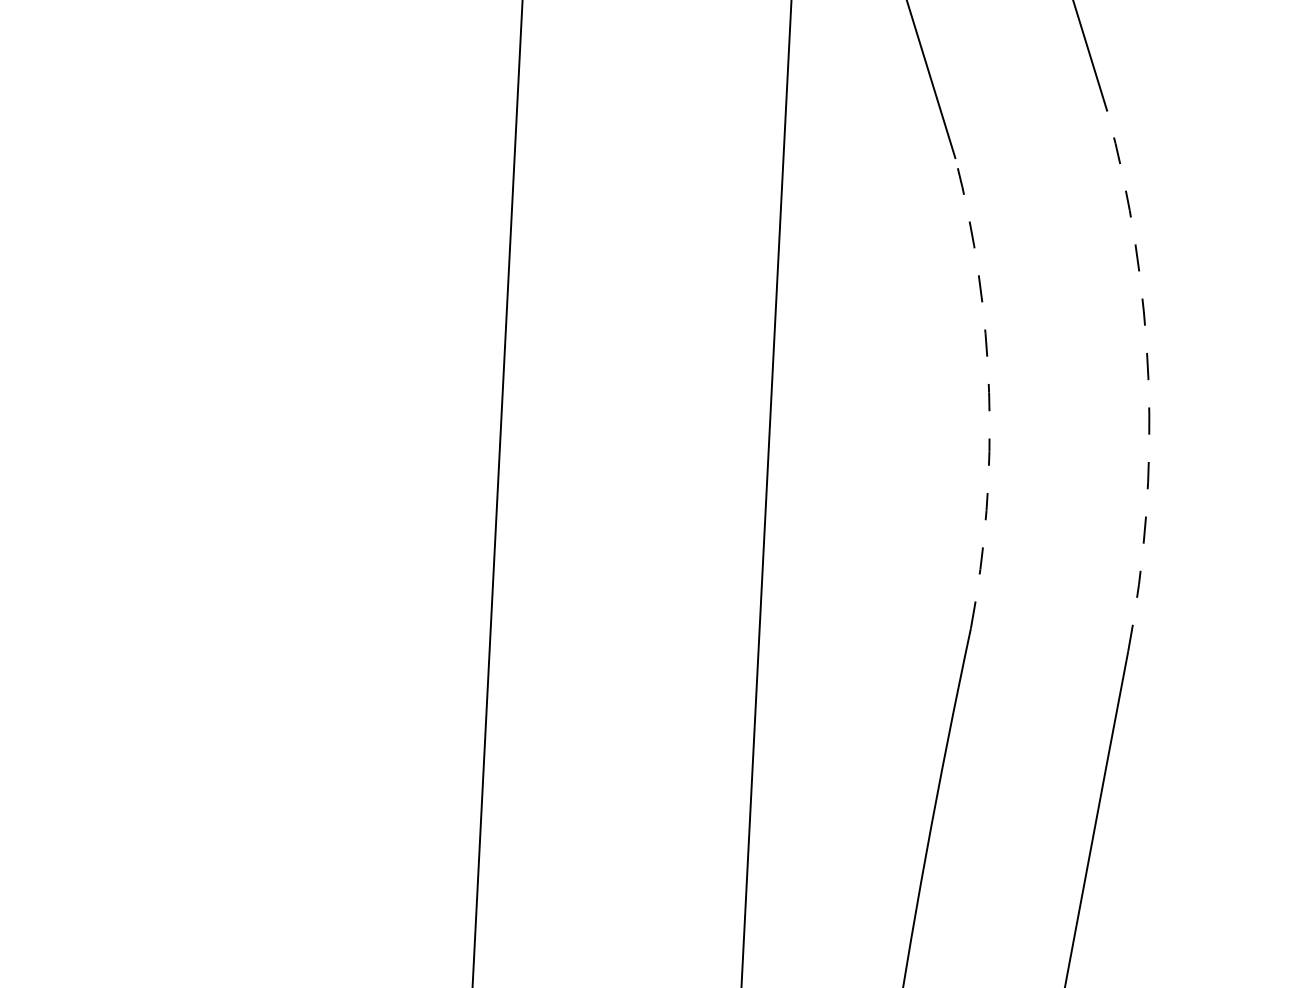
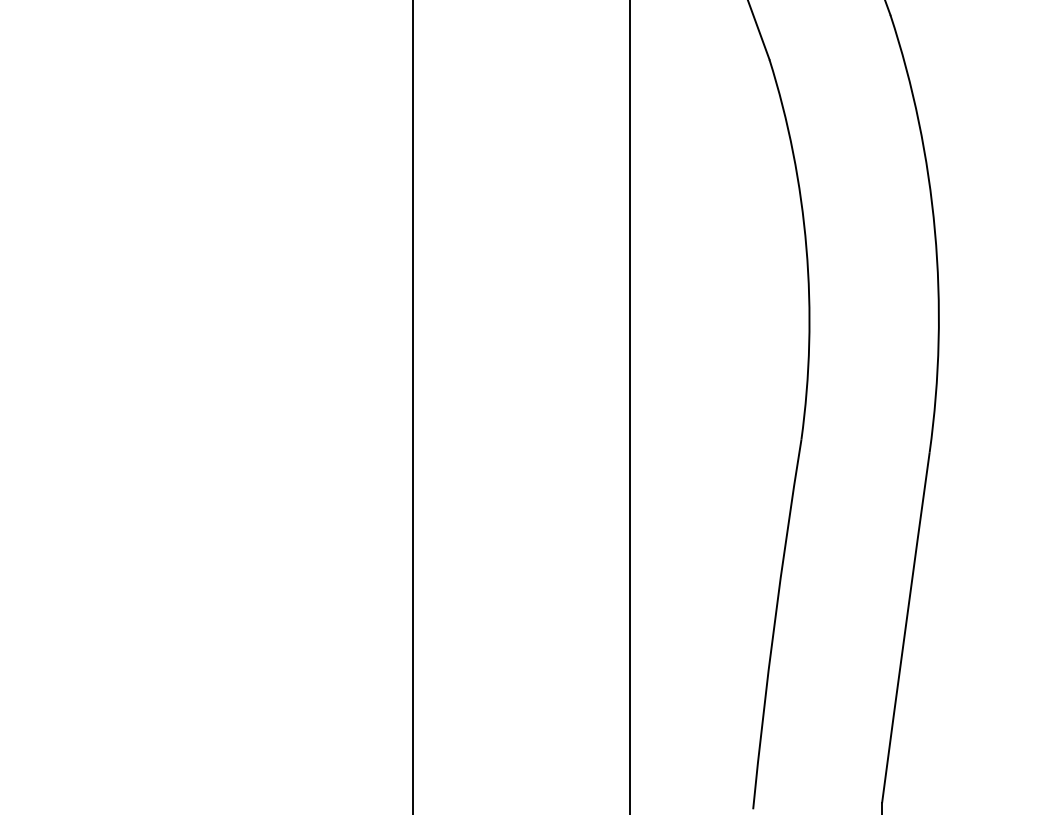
arc: (1149, 380) -> (935, 231), dashed -> solid
arc: (989, 391) -> (806, 247), dashed -> solid

